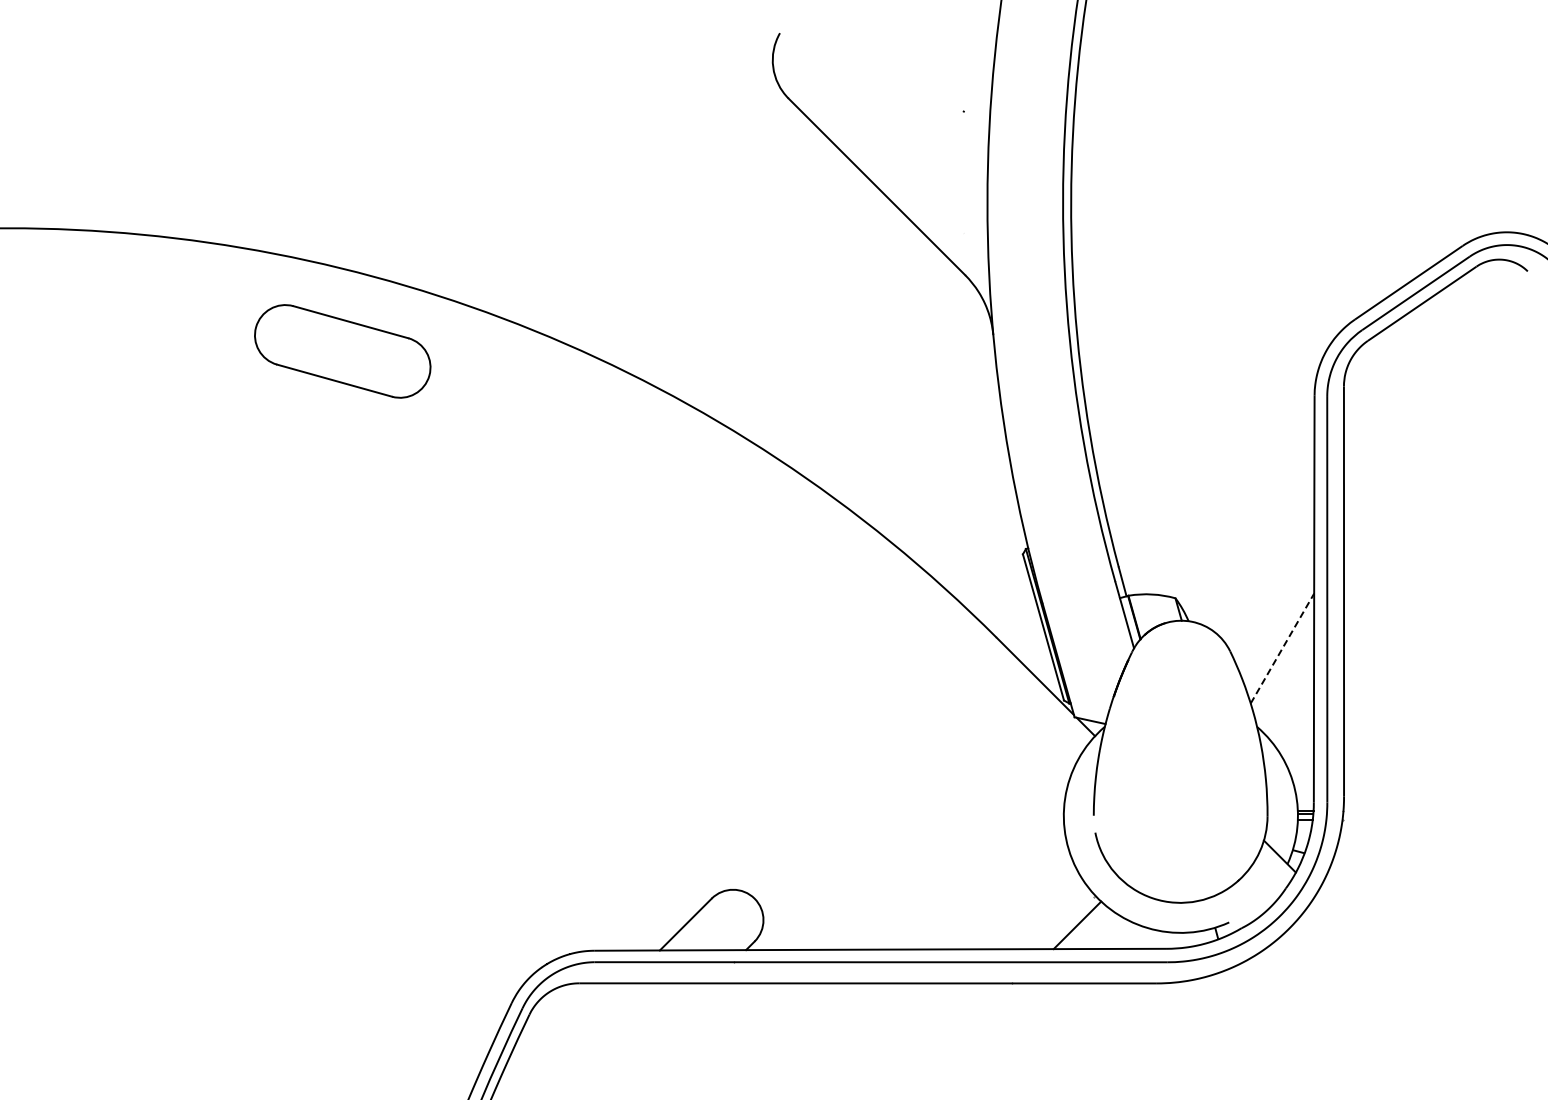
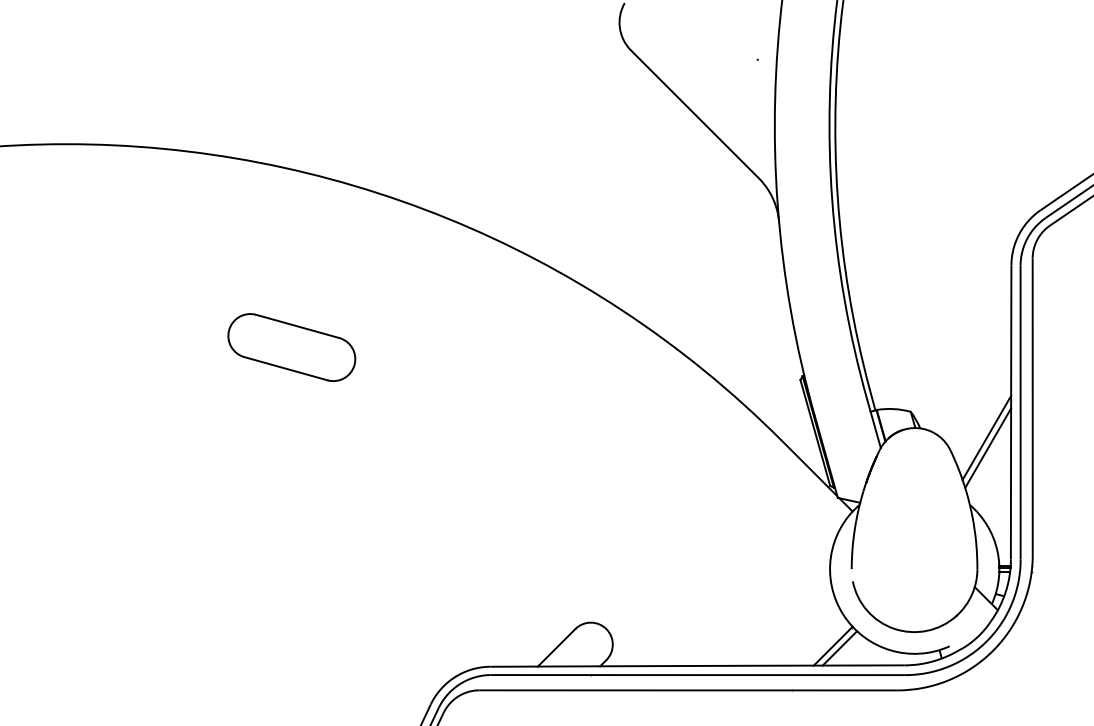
part: (342, 351) -> (291, 347), moved
line: (1280, 634) -> (986, 438), added
line: (1282, 648) -> (988, 448), dashed -> solid
line: (1068, 922) -> (833, 646), added

